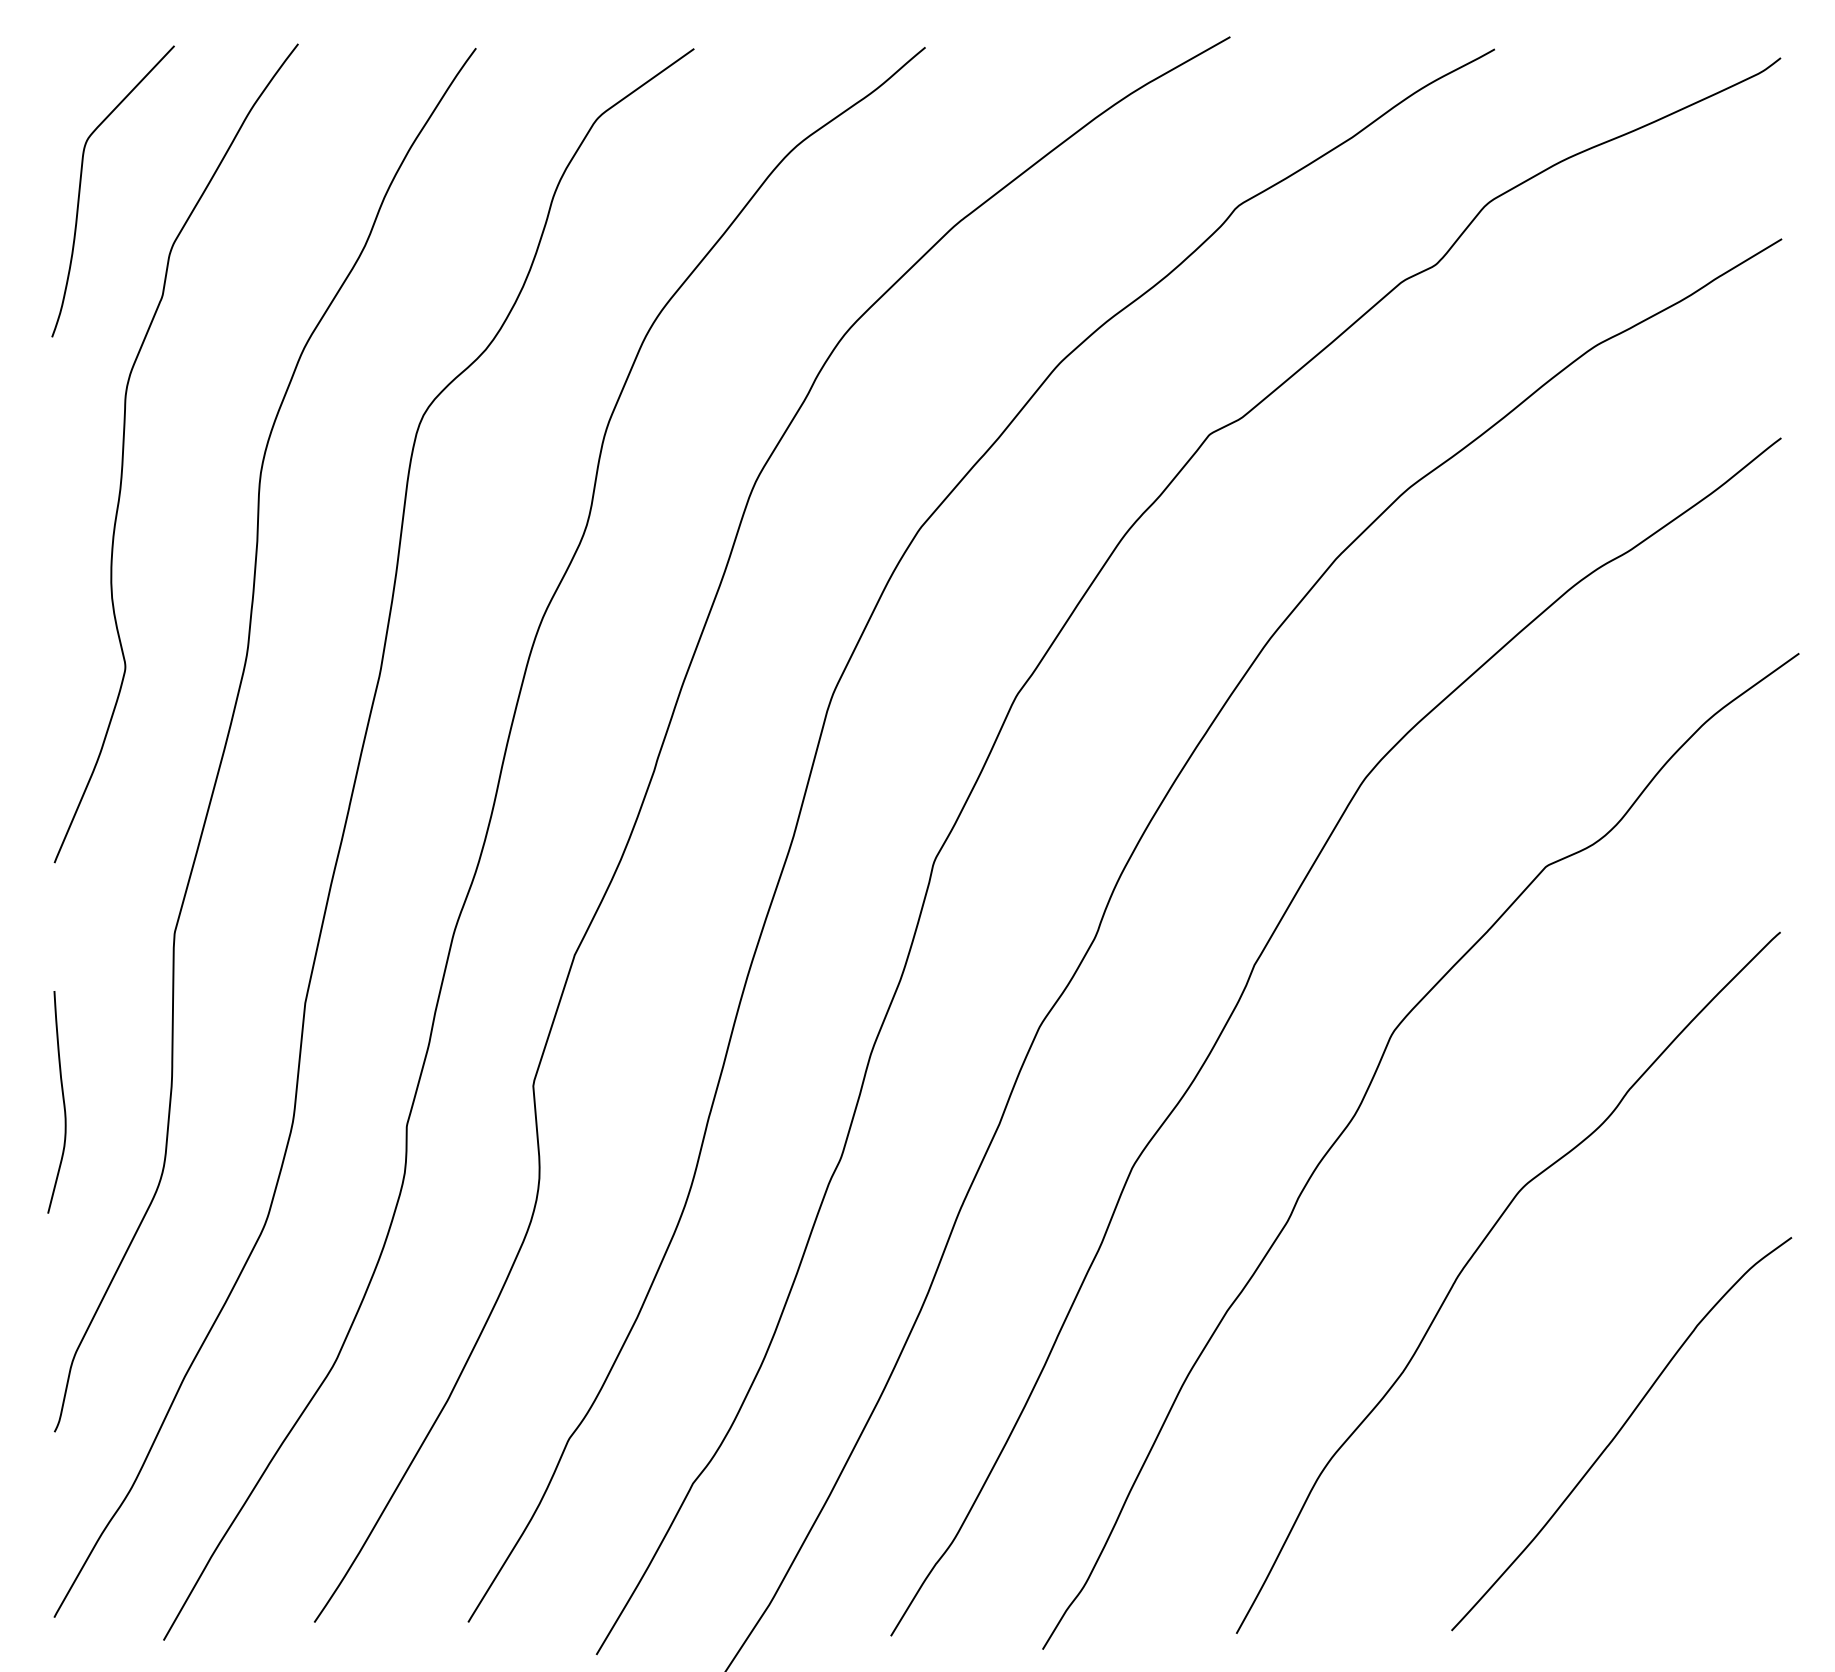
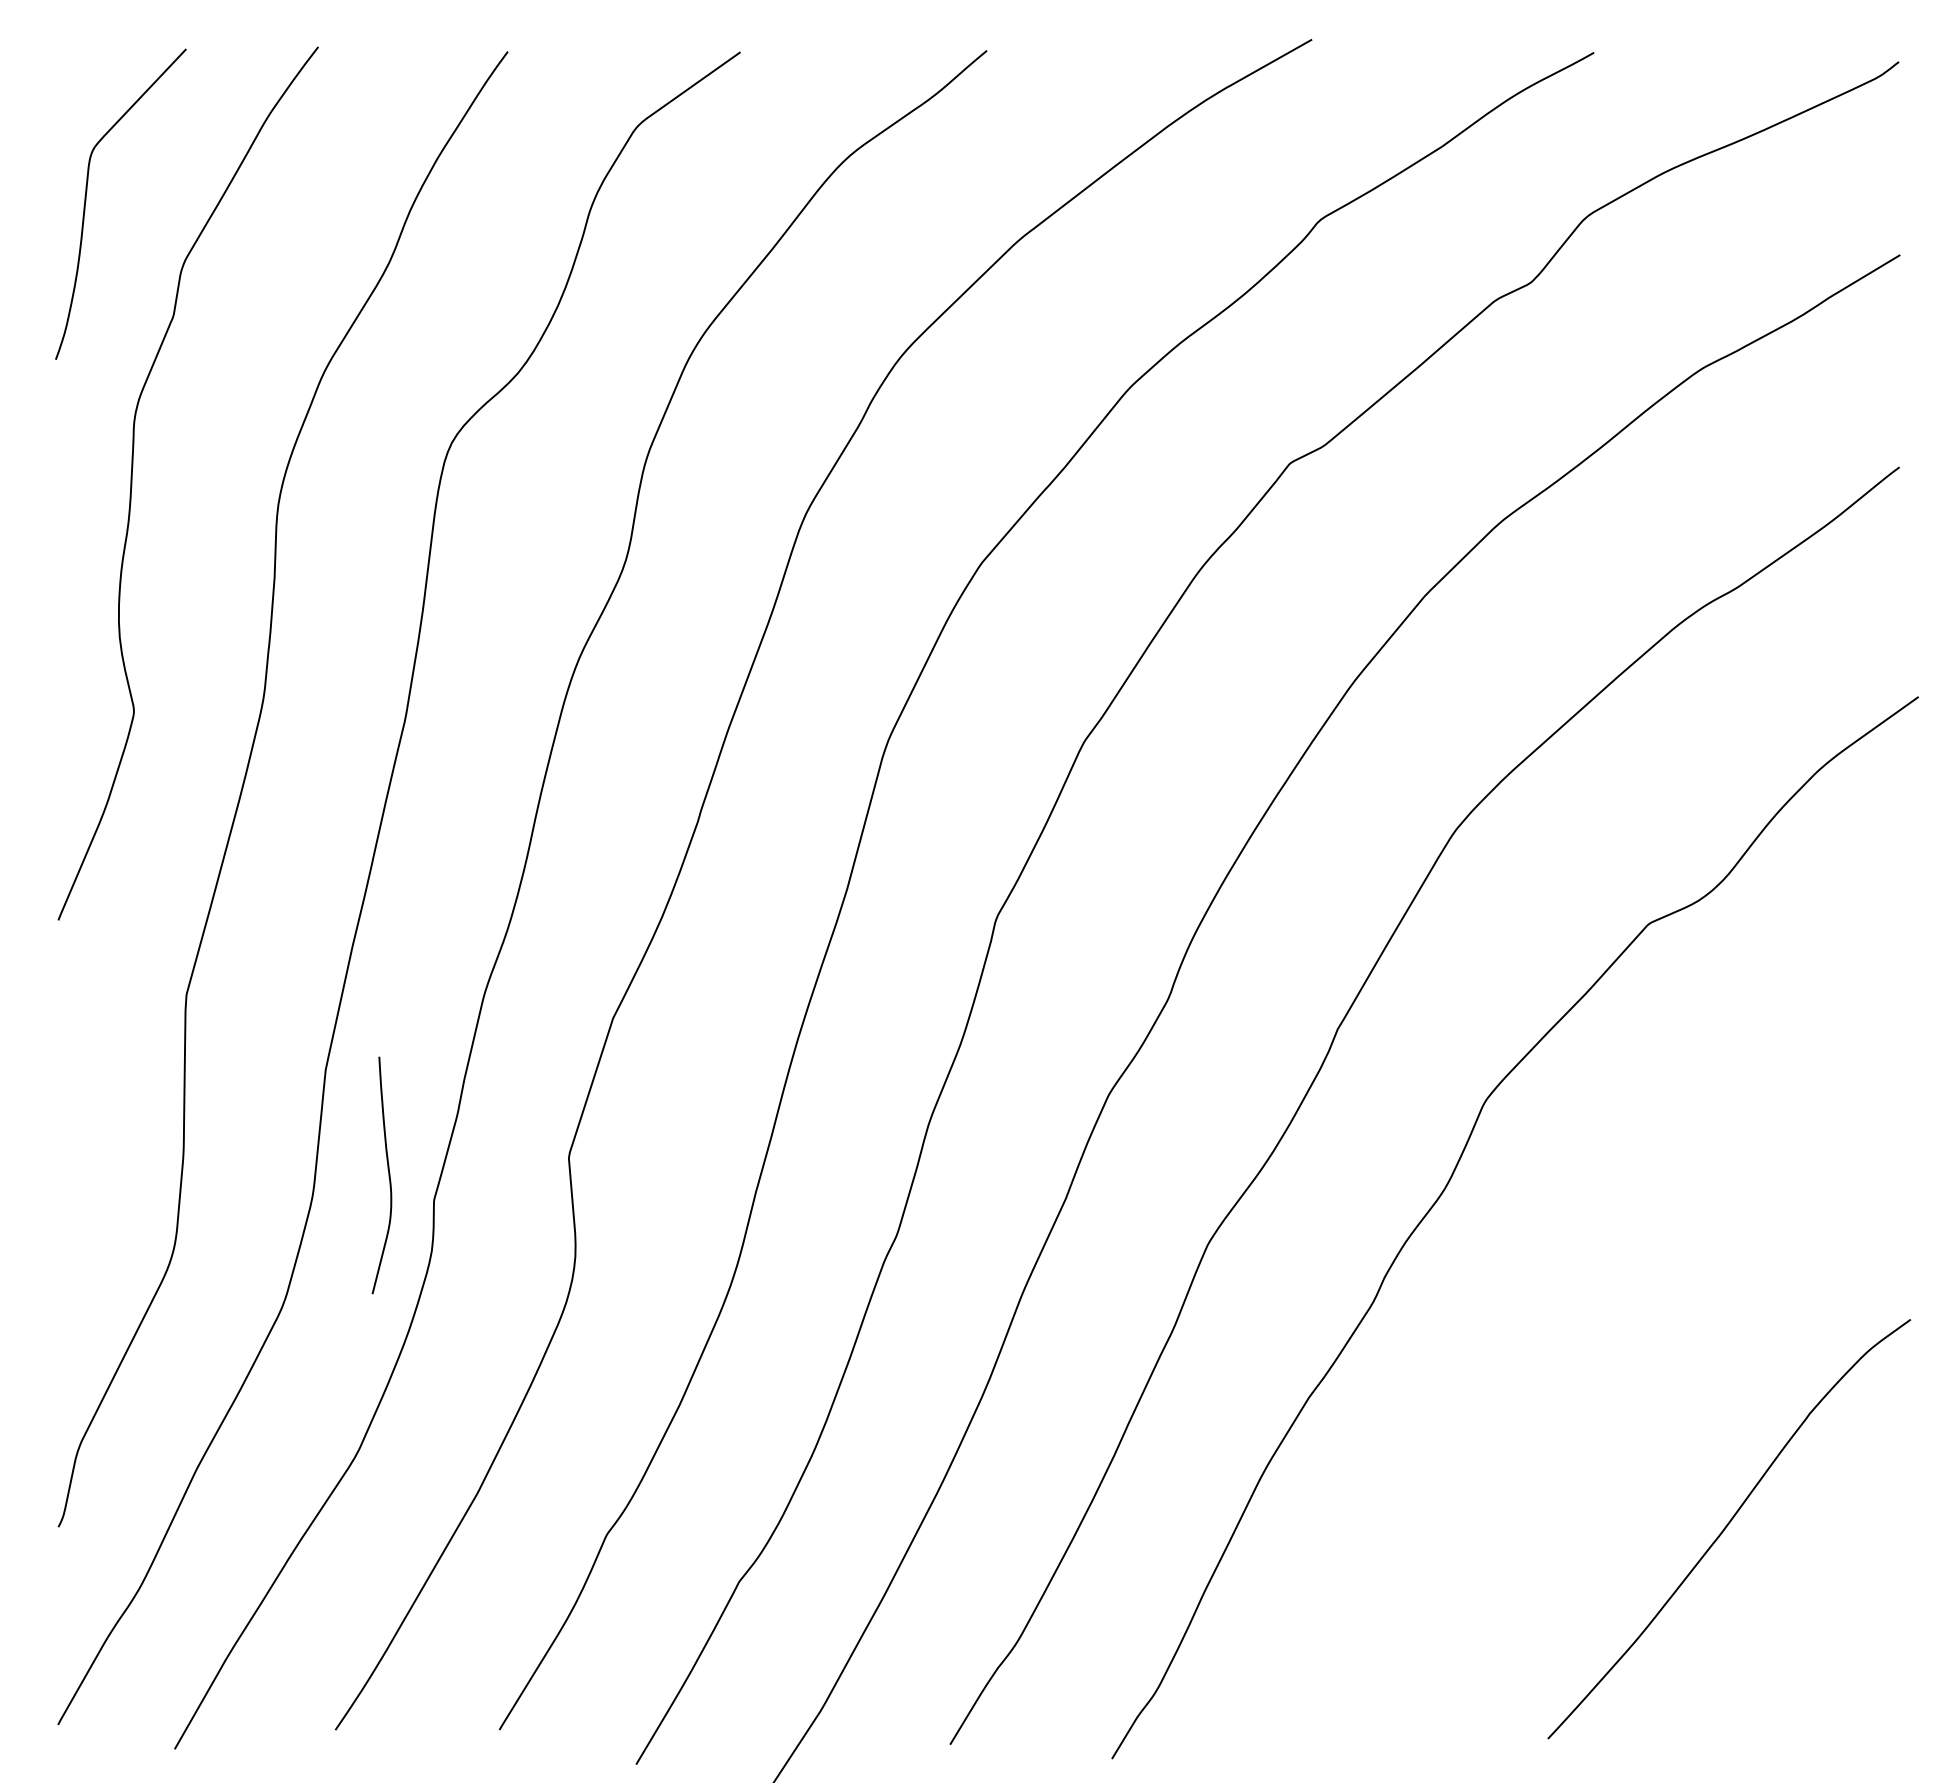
curve: (63, 1102) -> (388, 1175), moved
curve: (1473, 1256) -> (1571, 1339), removed

